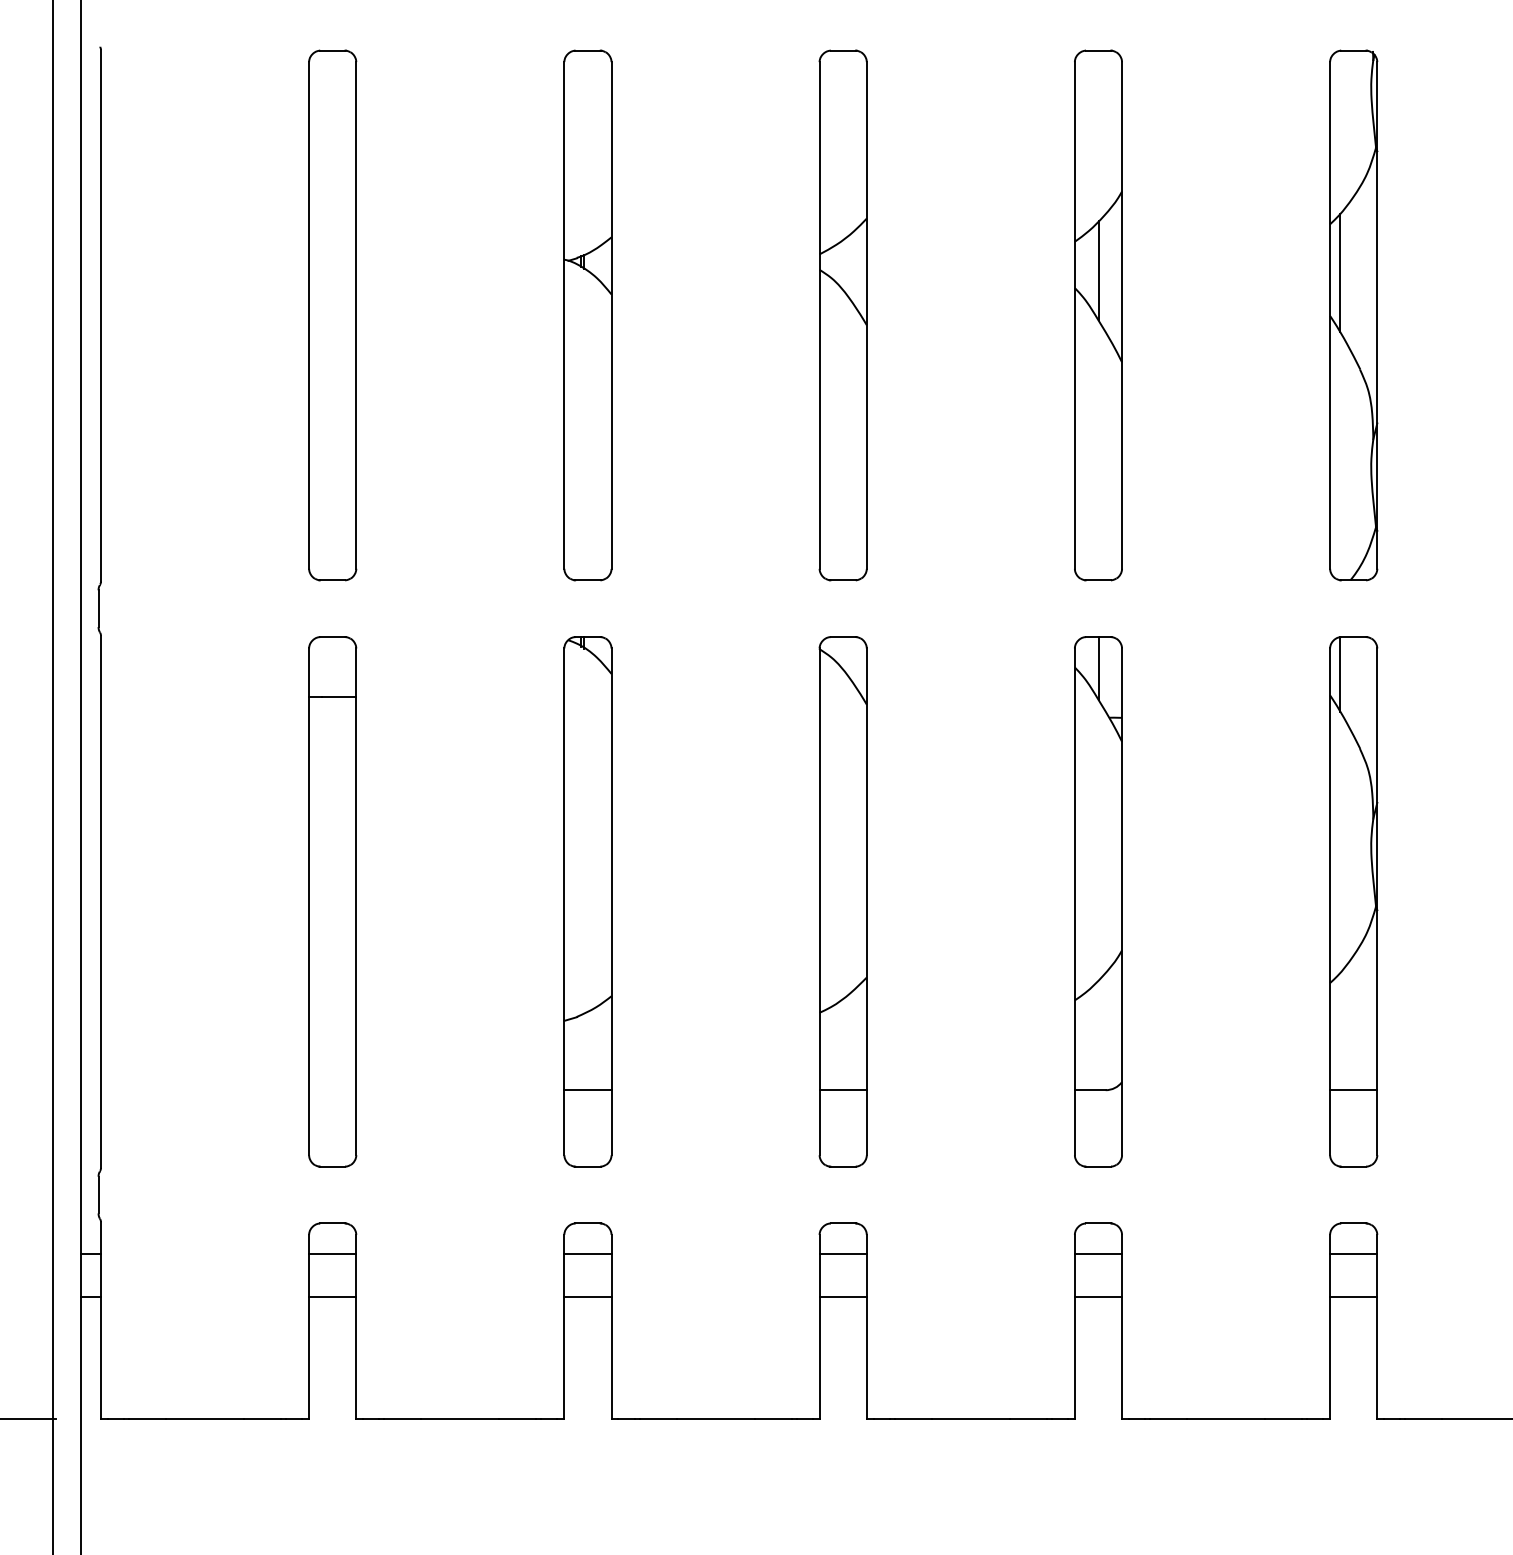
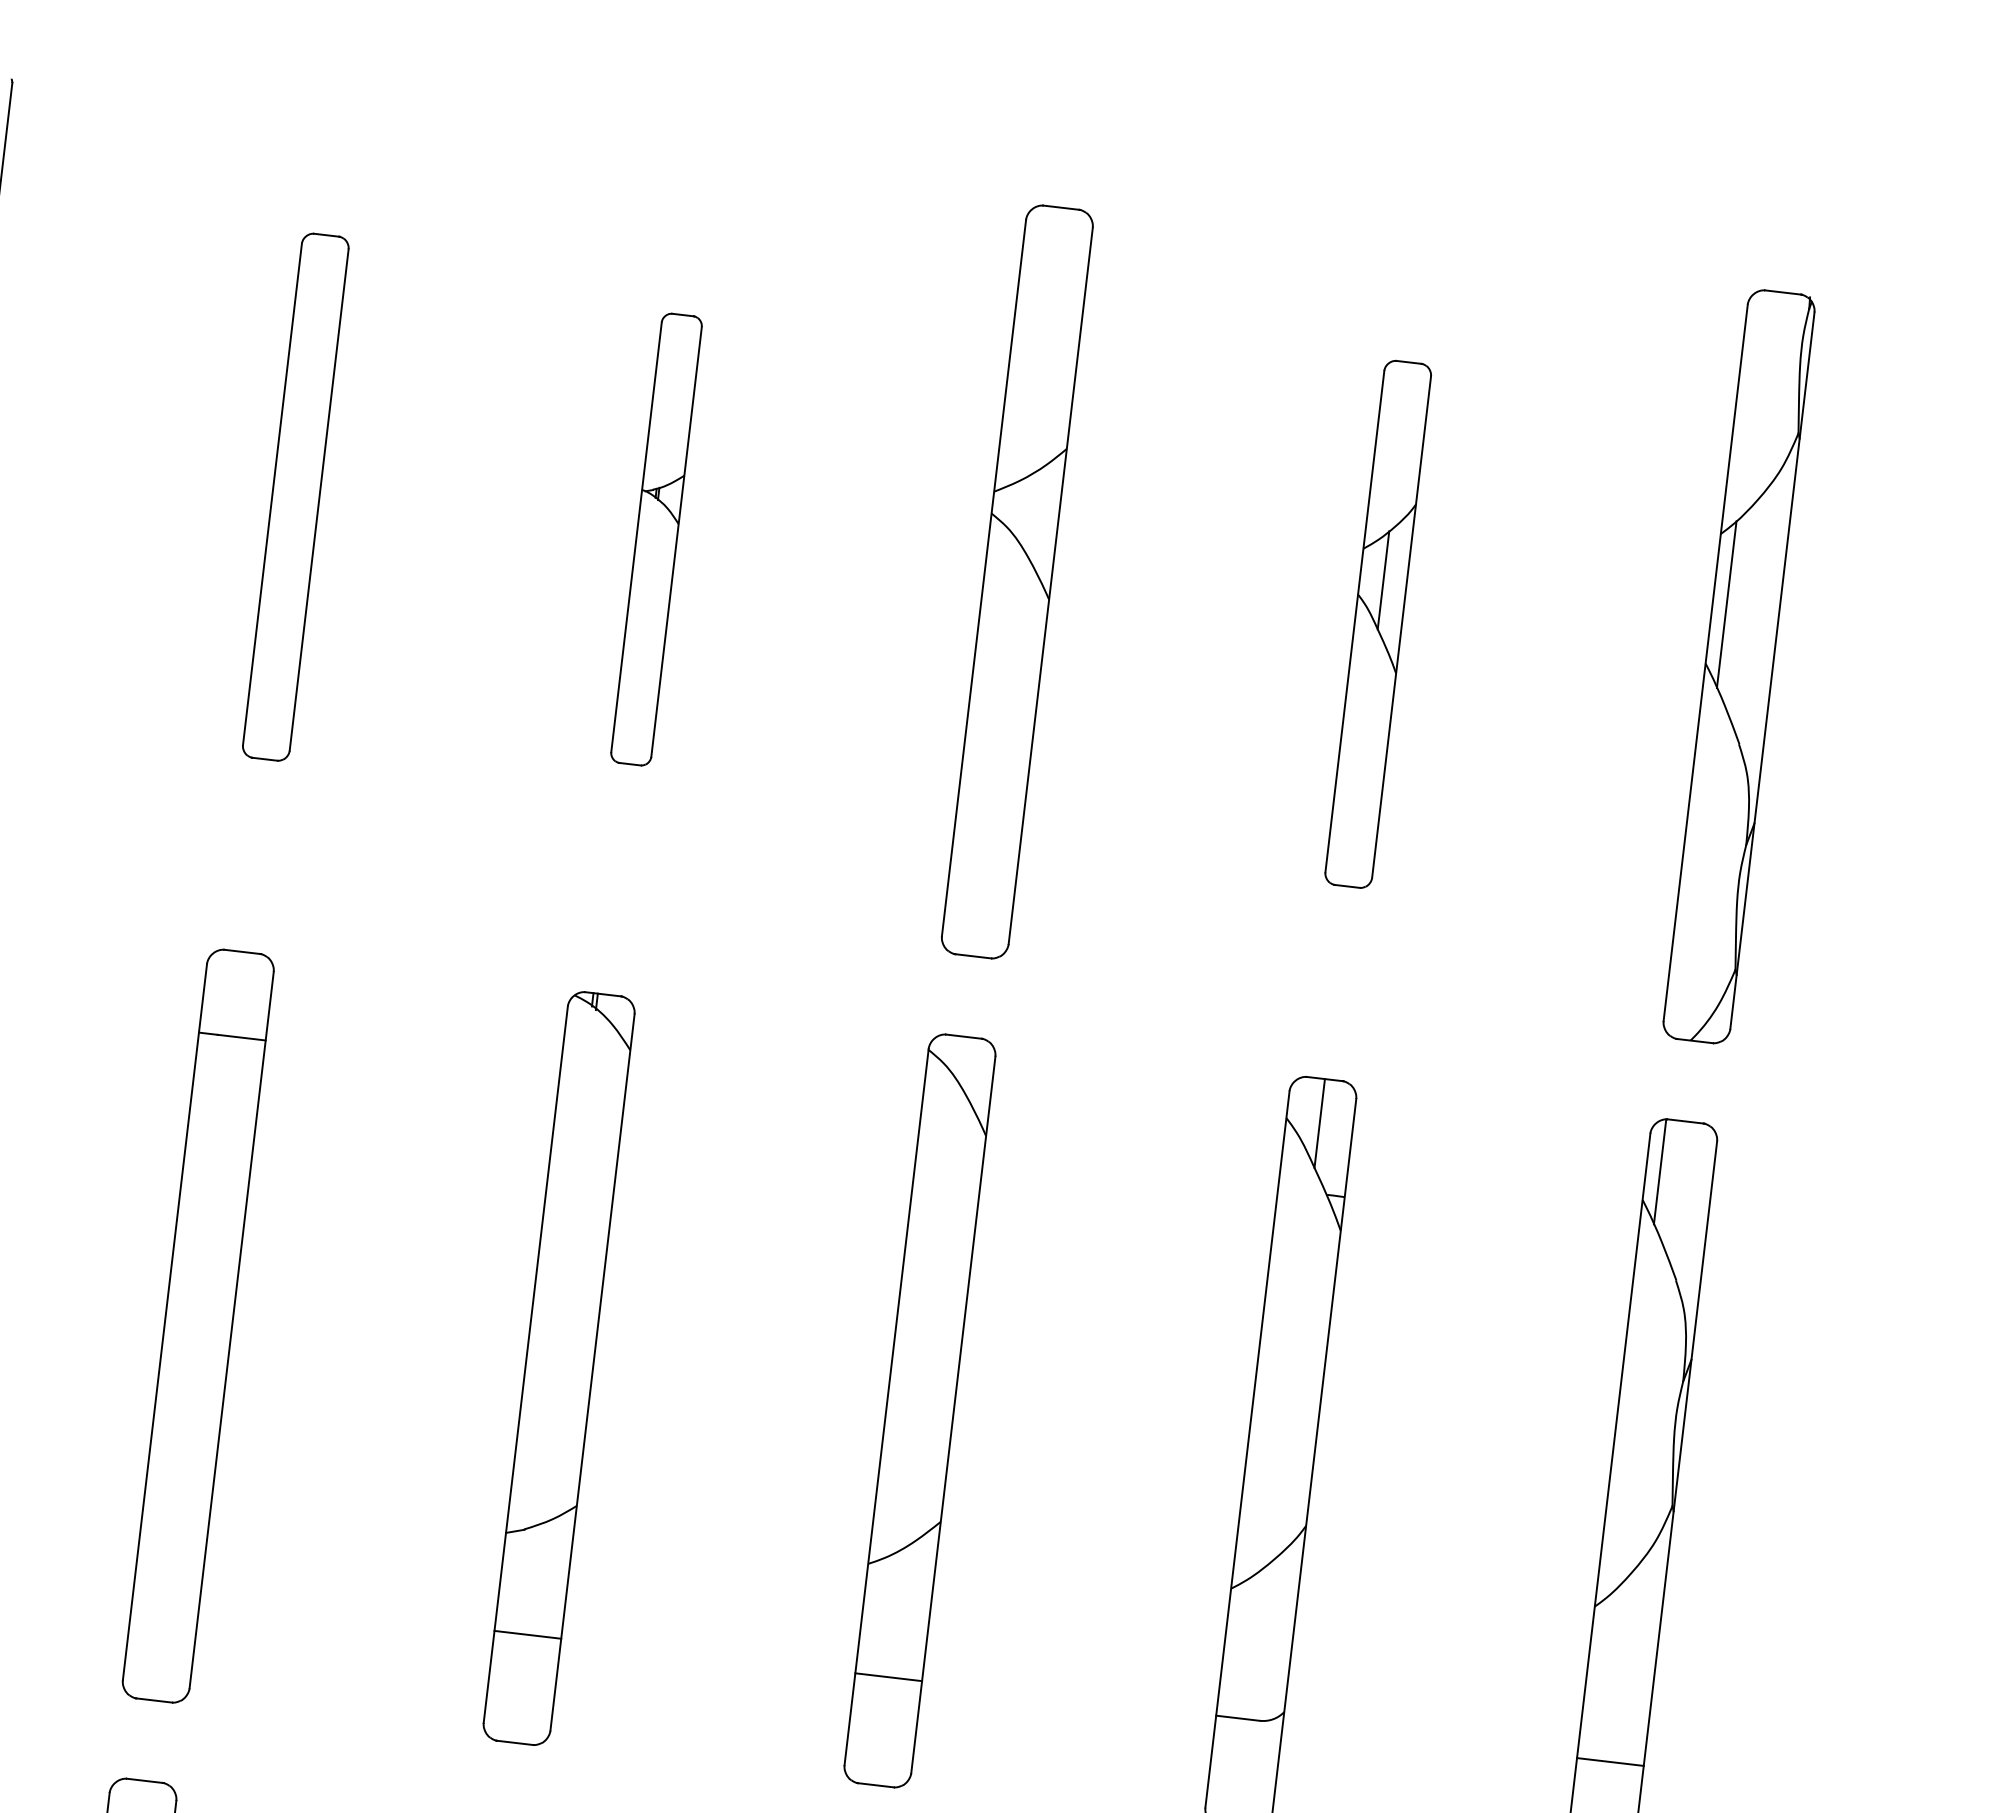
part: (332, 315) -> (295, 497), size x0.7
part: (587, 315) -> (655, 539), size x0.6
part: (1098, 315) -> (1378, 624), size x0.7

